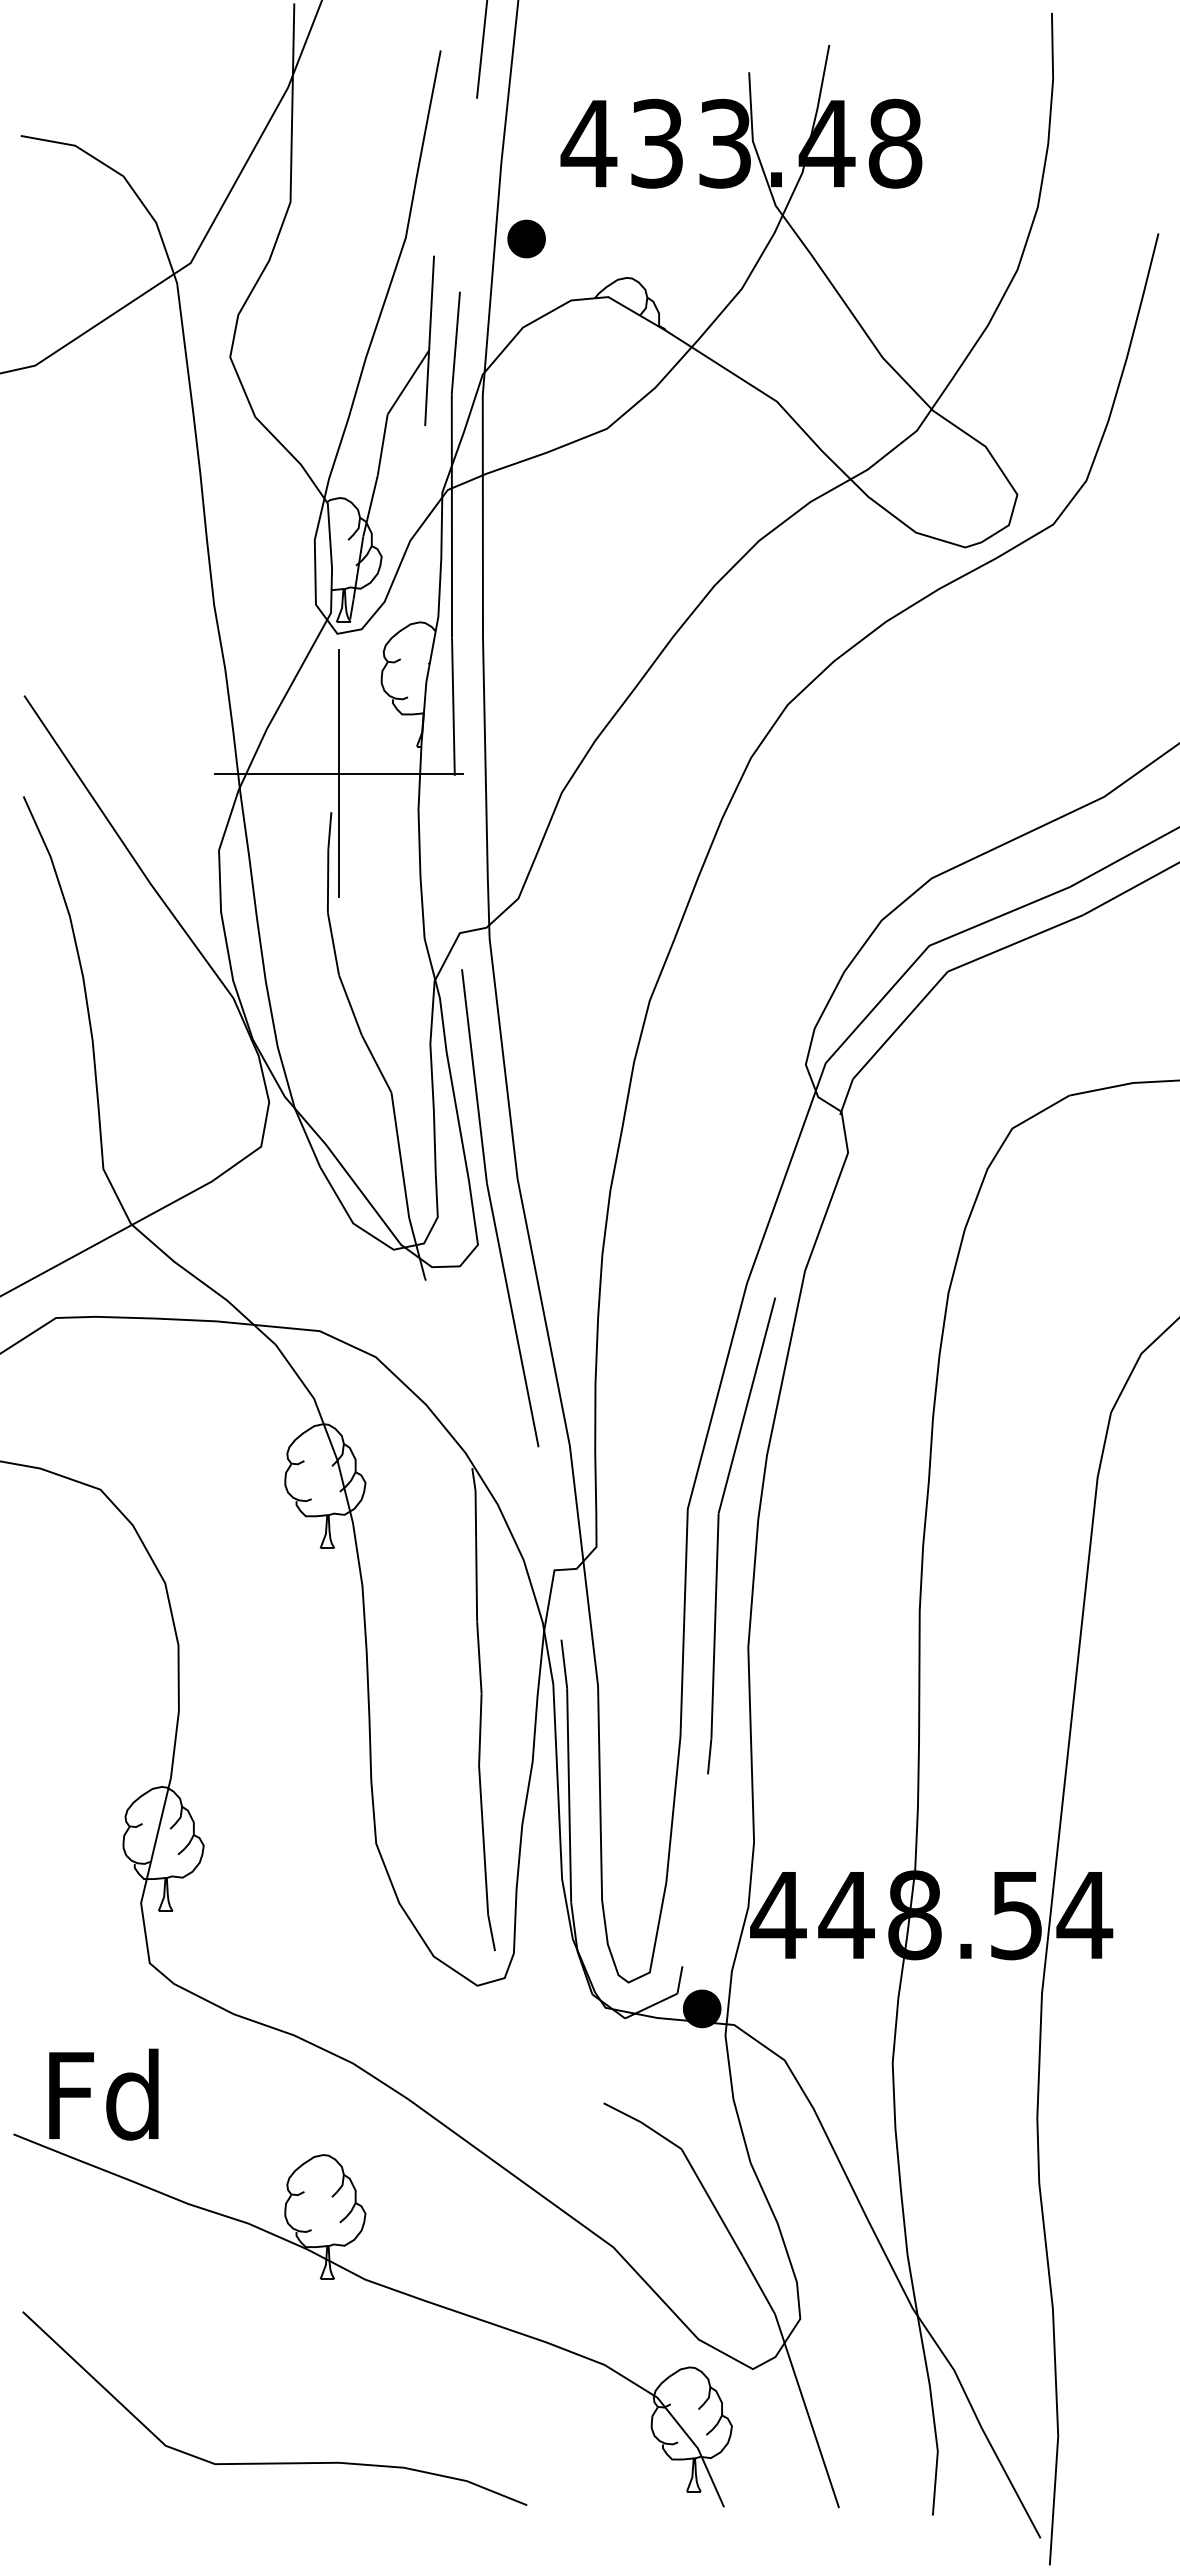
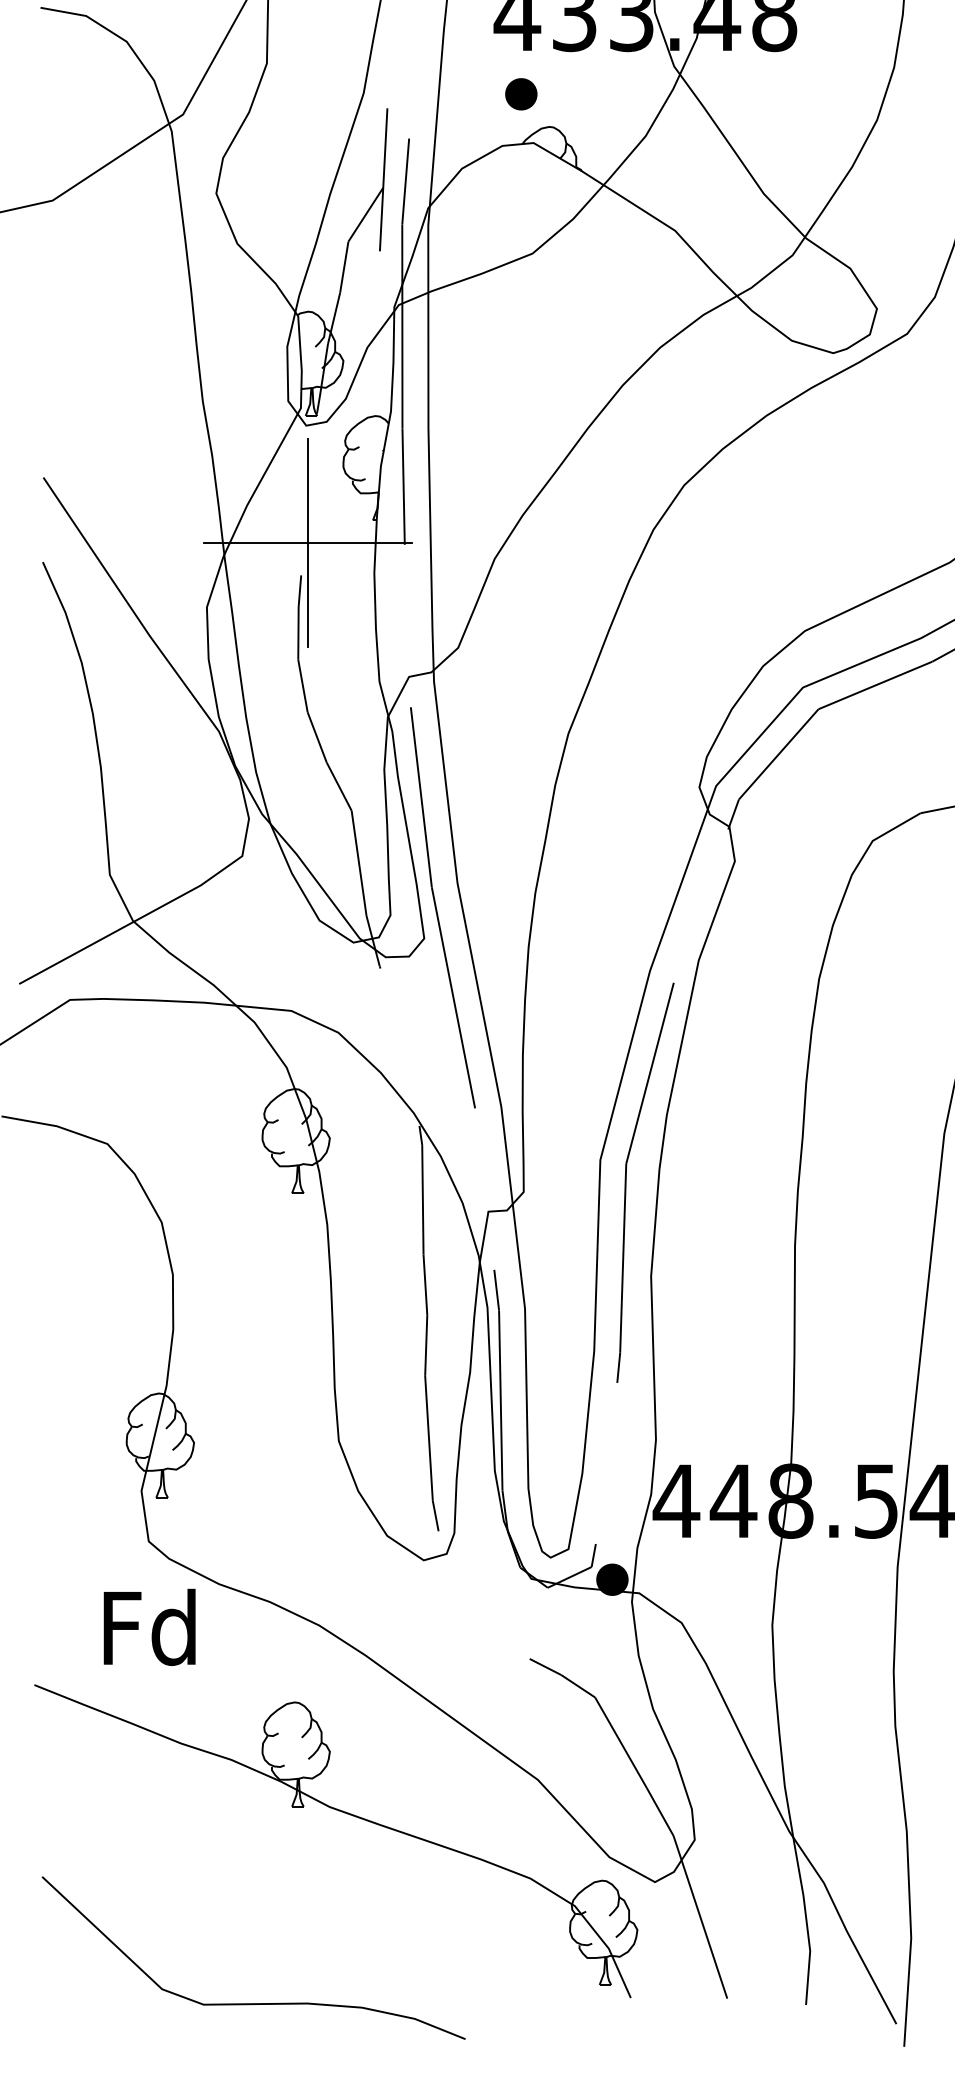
part: (526, 238) -> (521, 93), moved
text: (103, 2094) -> (149, 1627), moved
curve: (274, 2462) -> (253, 2003), moved

